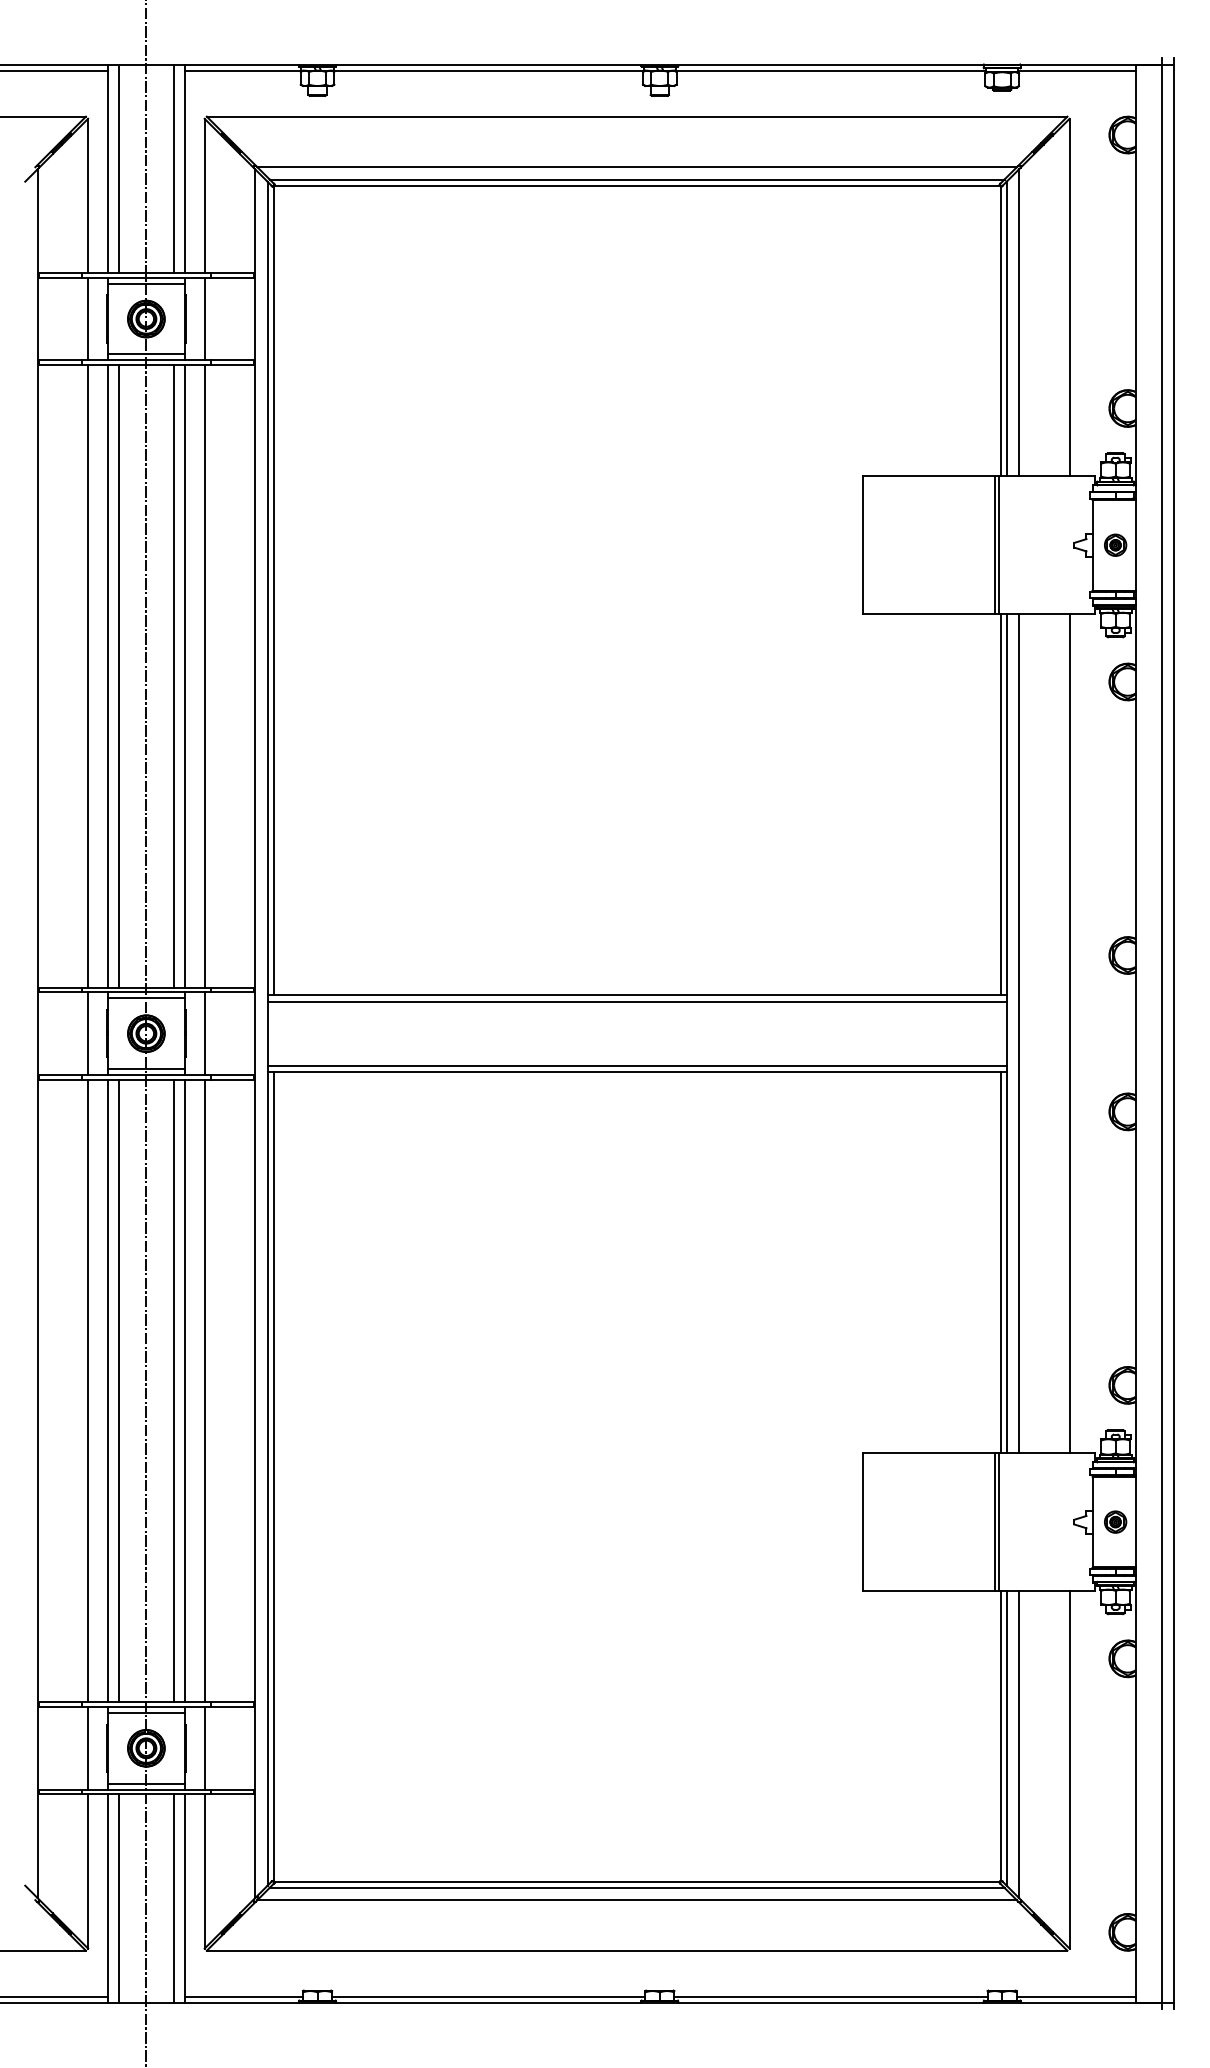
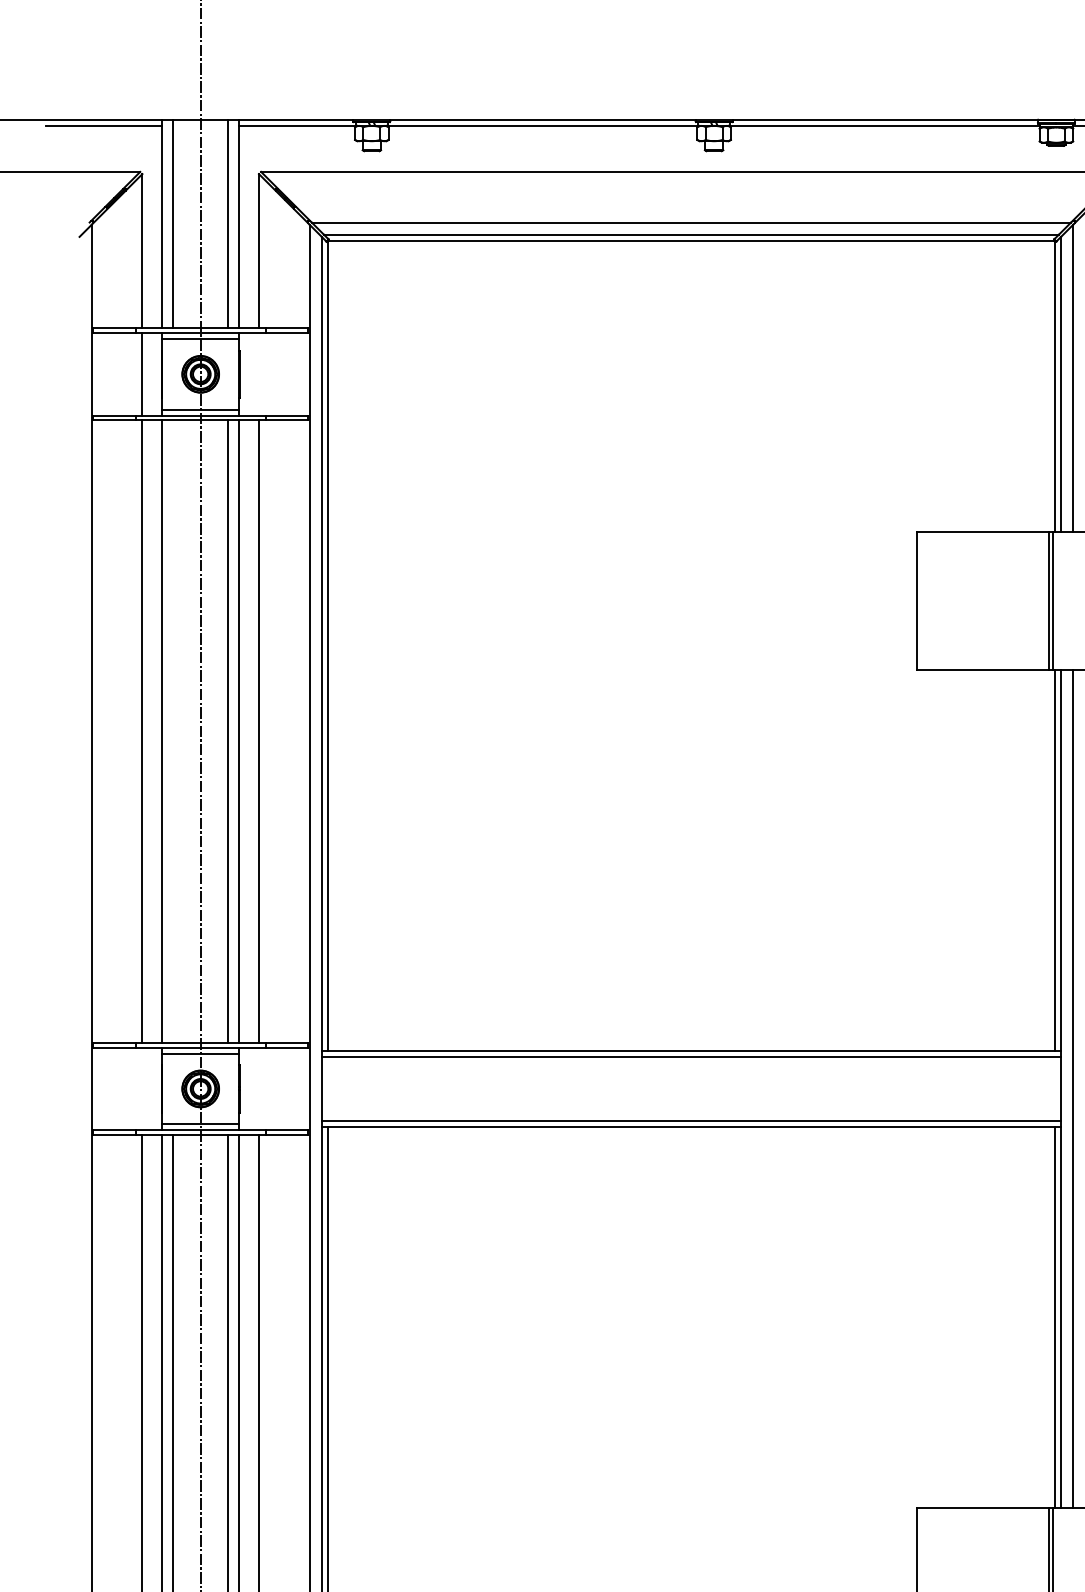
line: (204, 318) -> (258, 373), removed
line: (118, 676) -> (172, 731), removed
line: (88, 1033) -> (142, 1088), removed
line: (204, 1033) -> (258, 1088), removed

